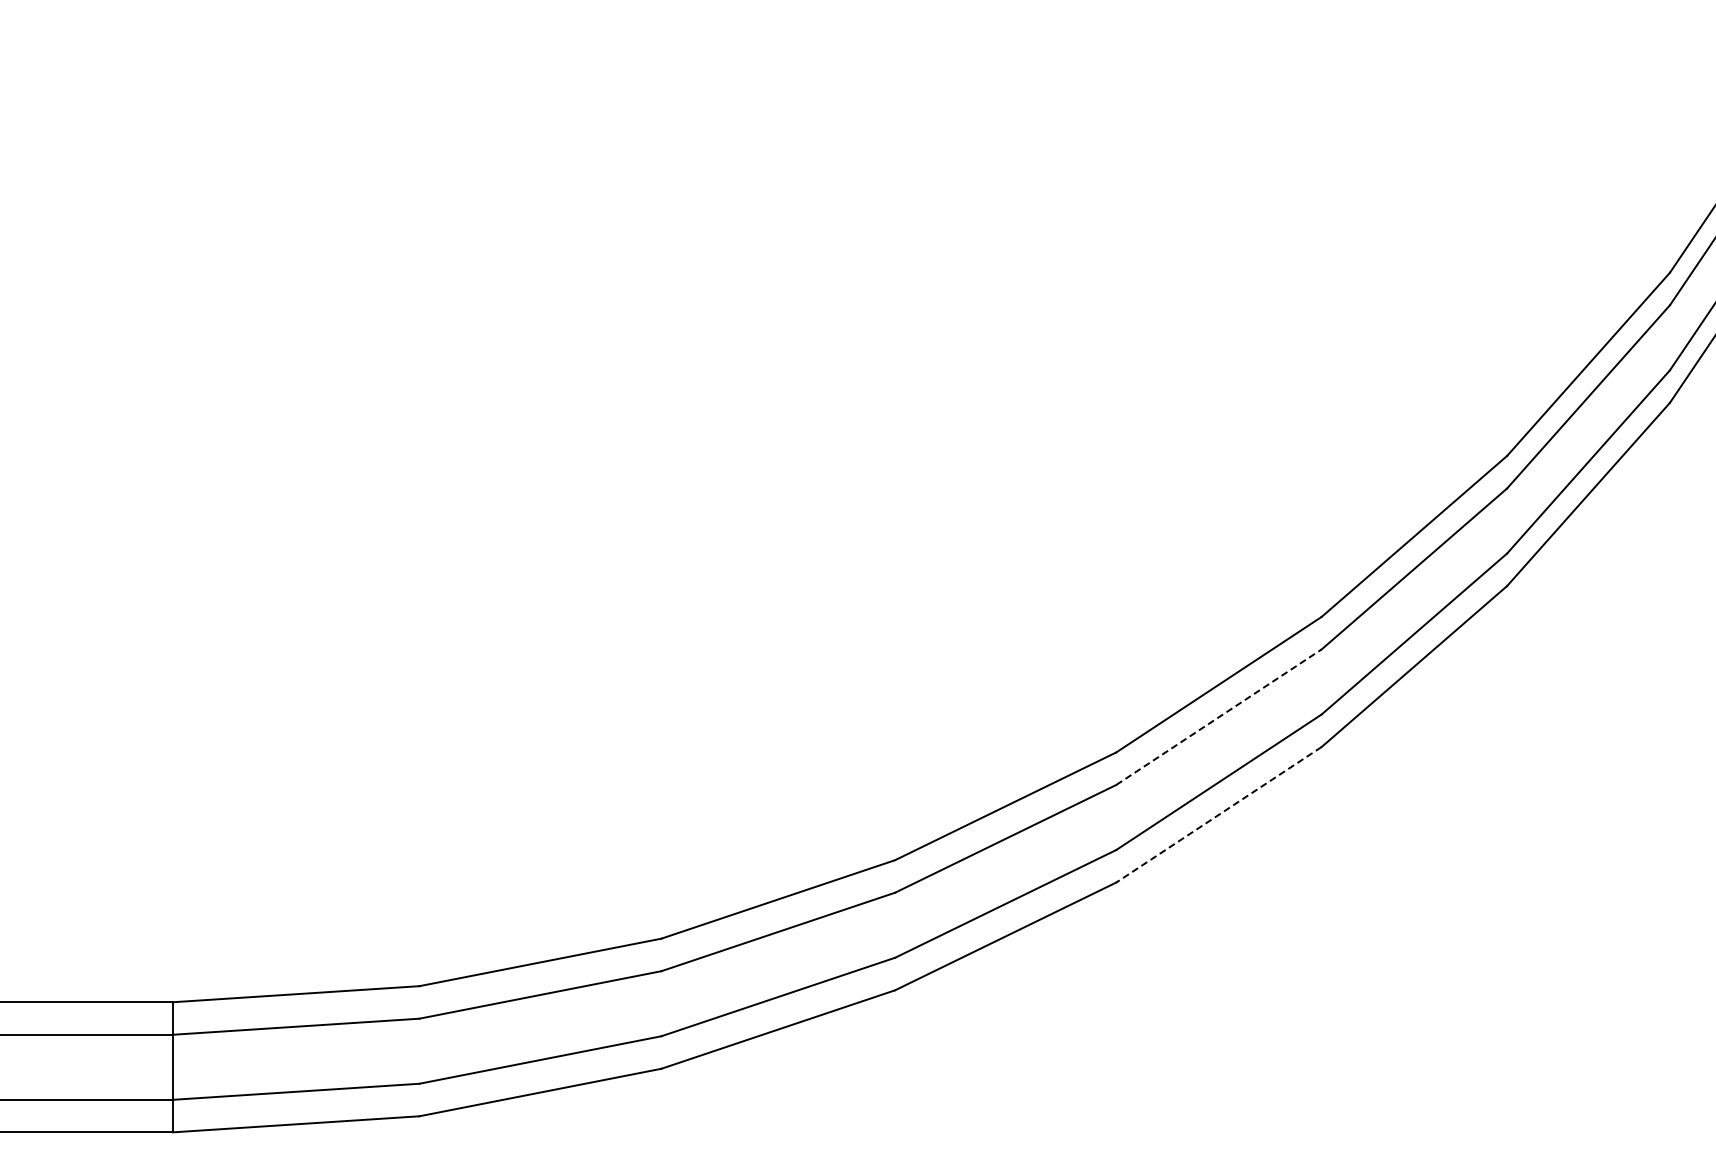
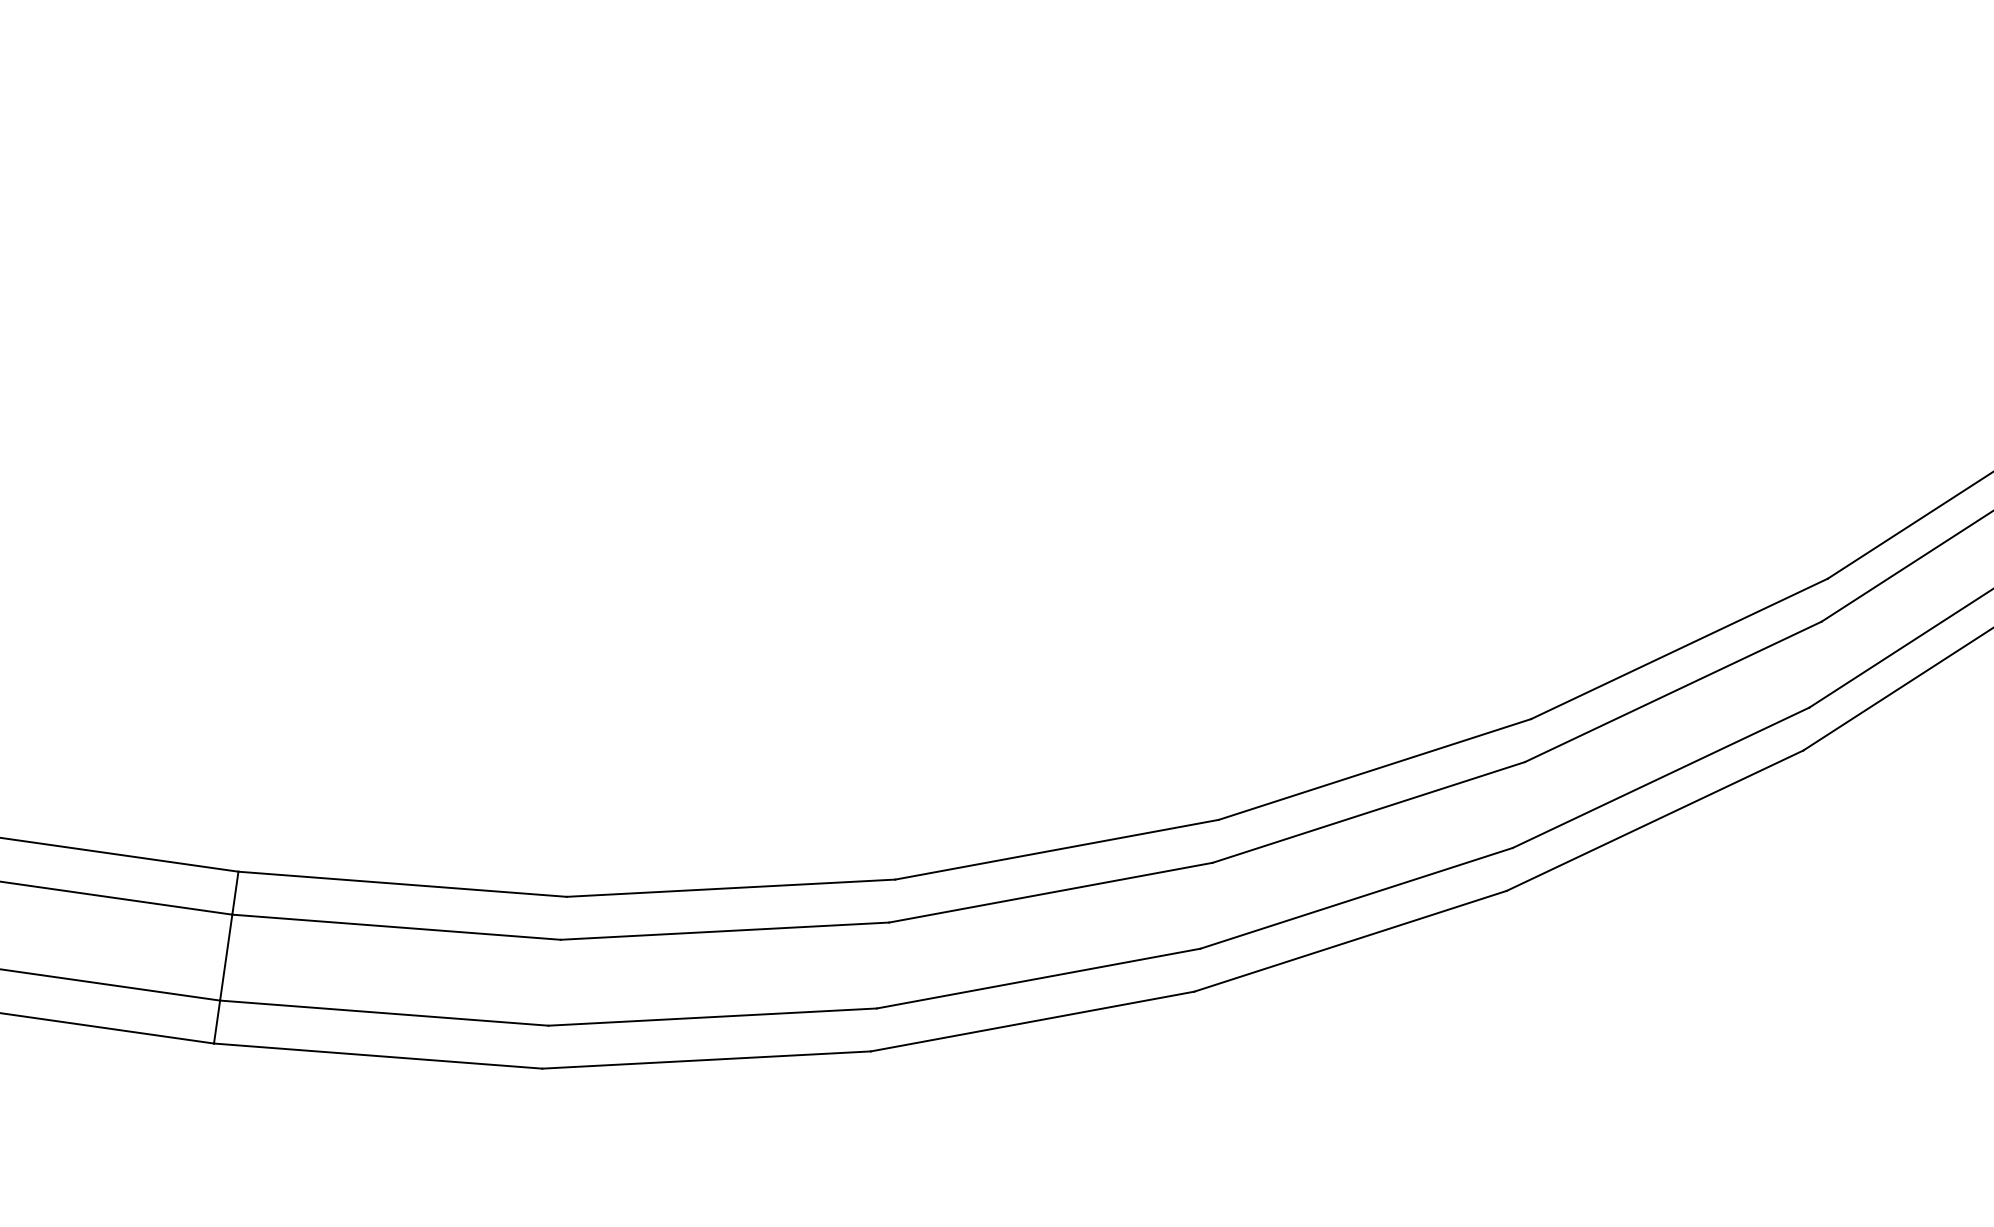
line: (1219, 716) -> (1674, 691), dashed -> solid
line: (1218, 815) -> (1654, 821), dashed -> solid

